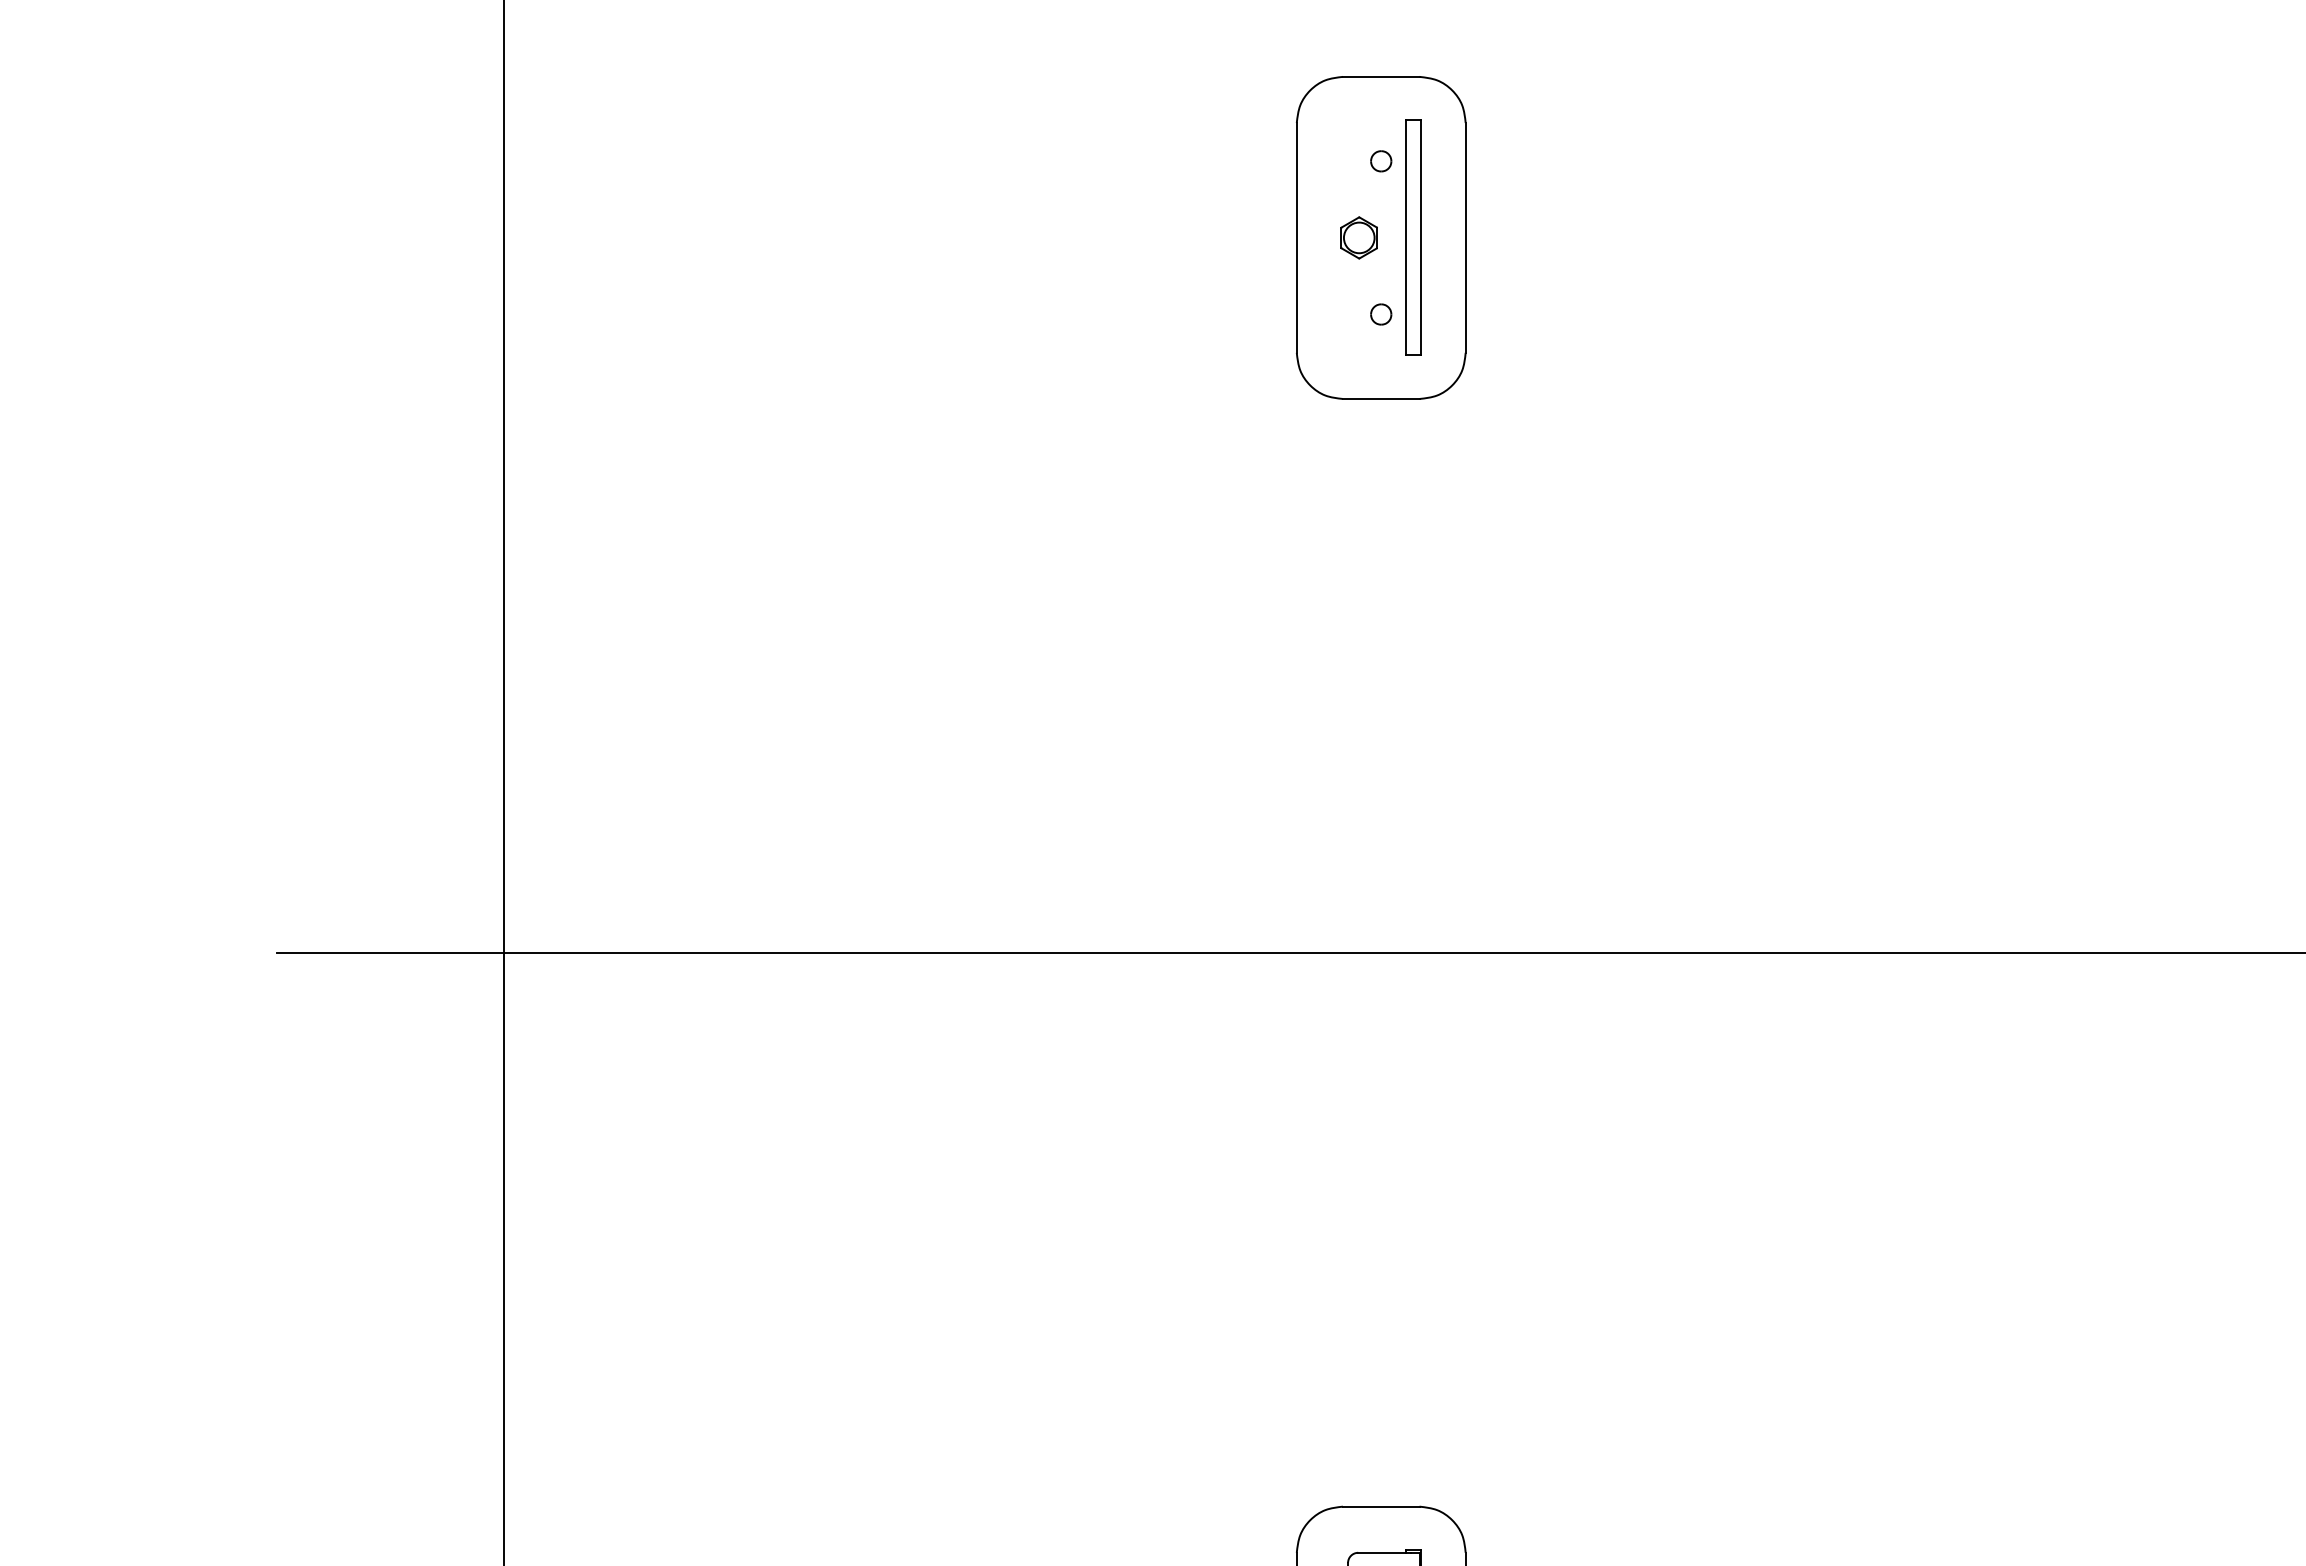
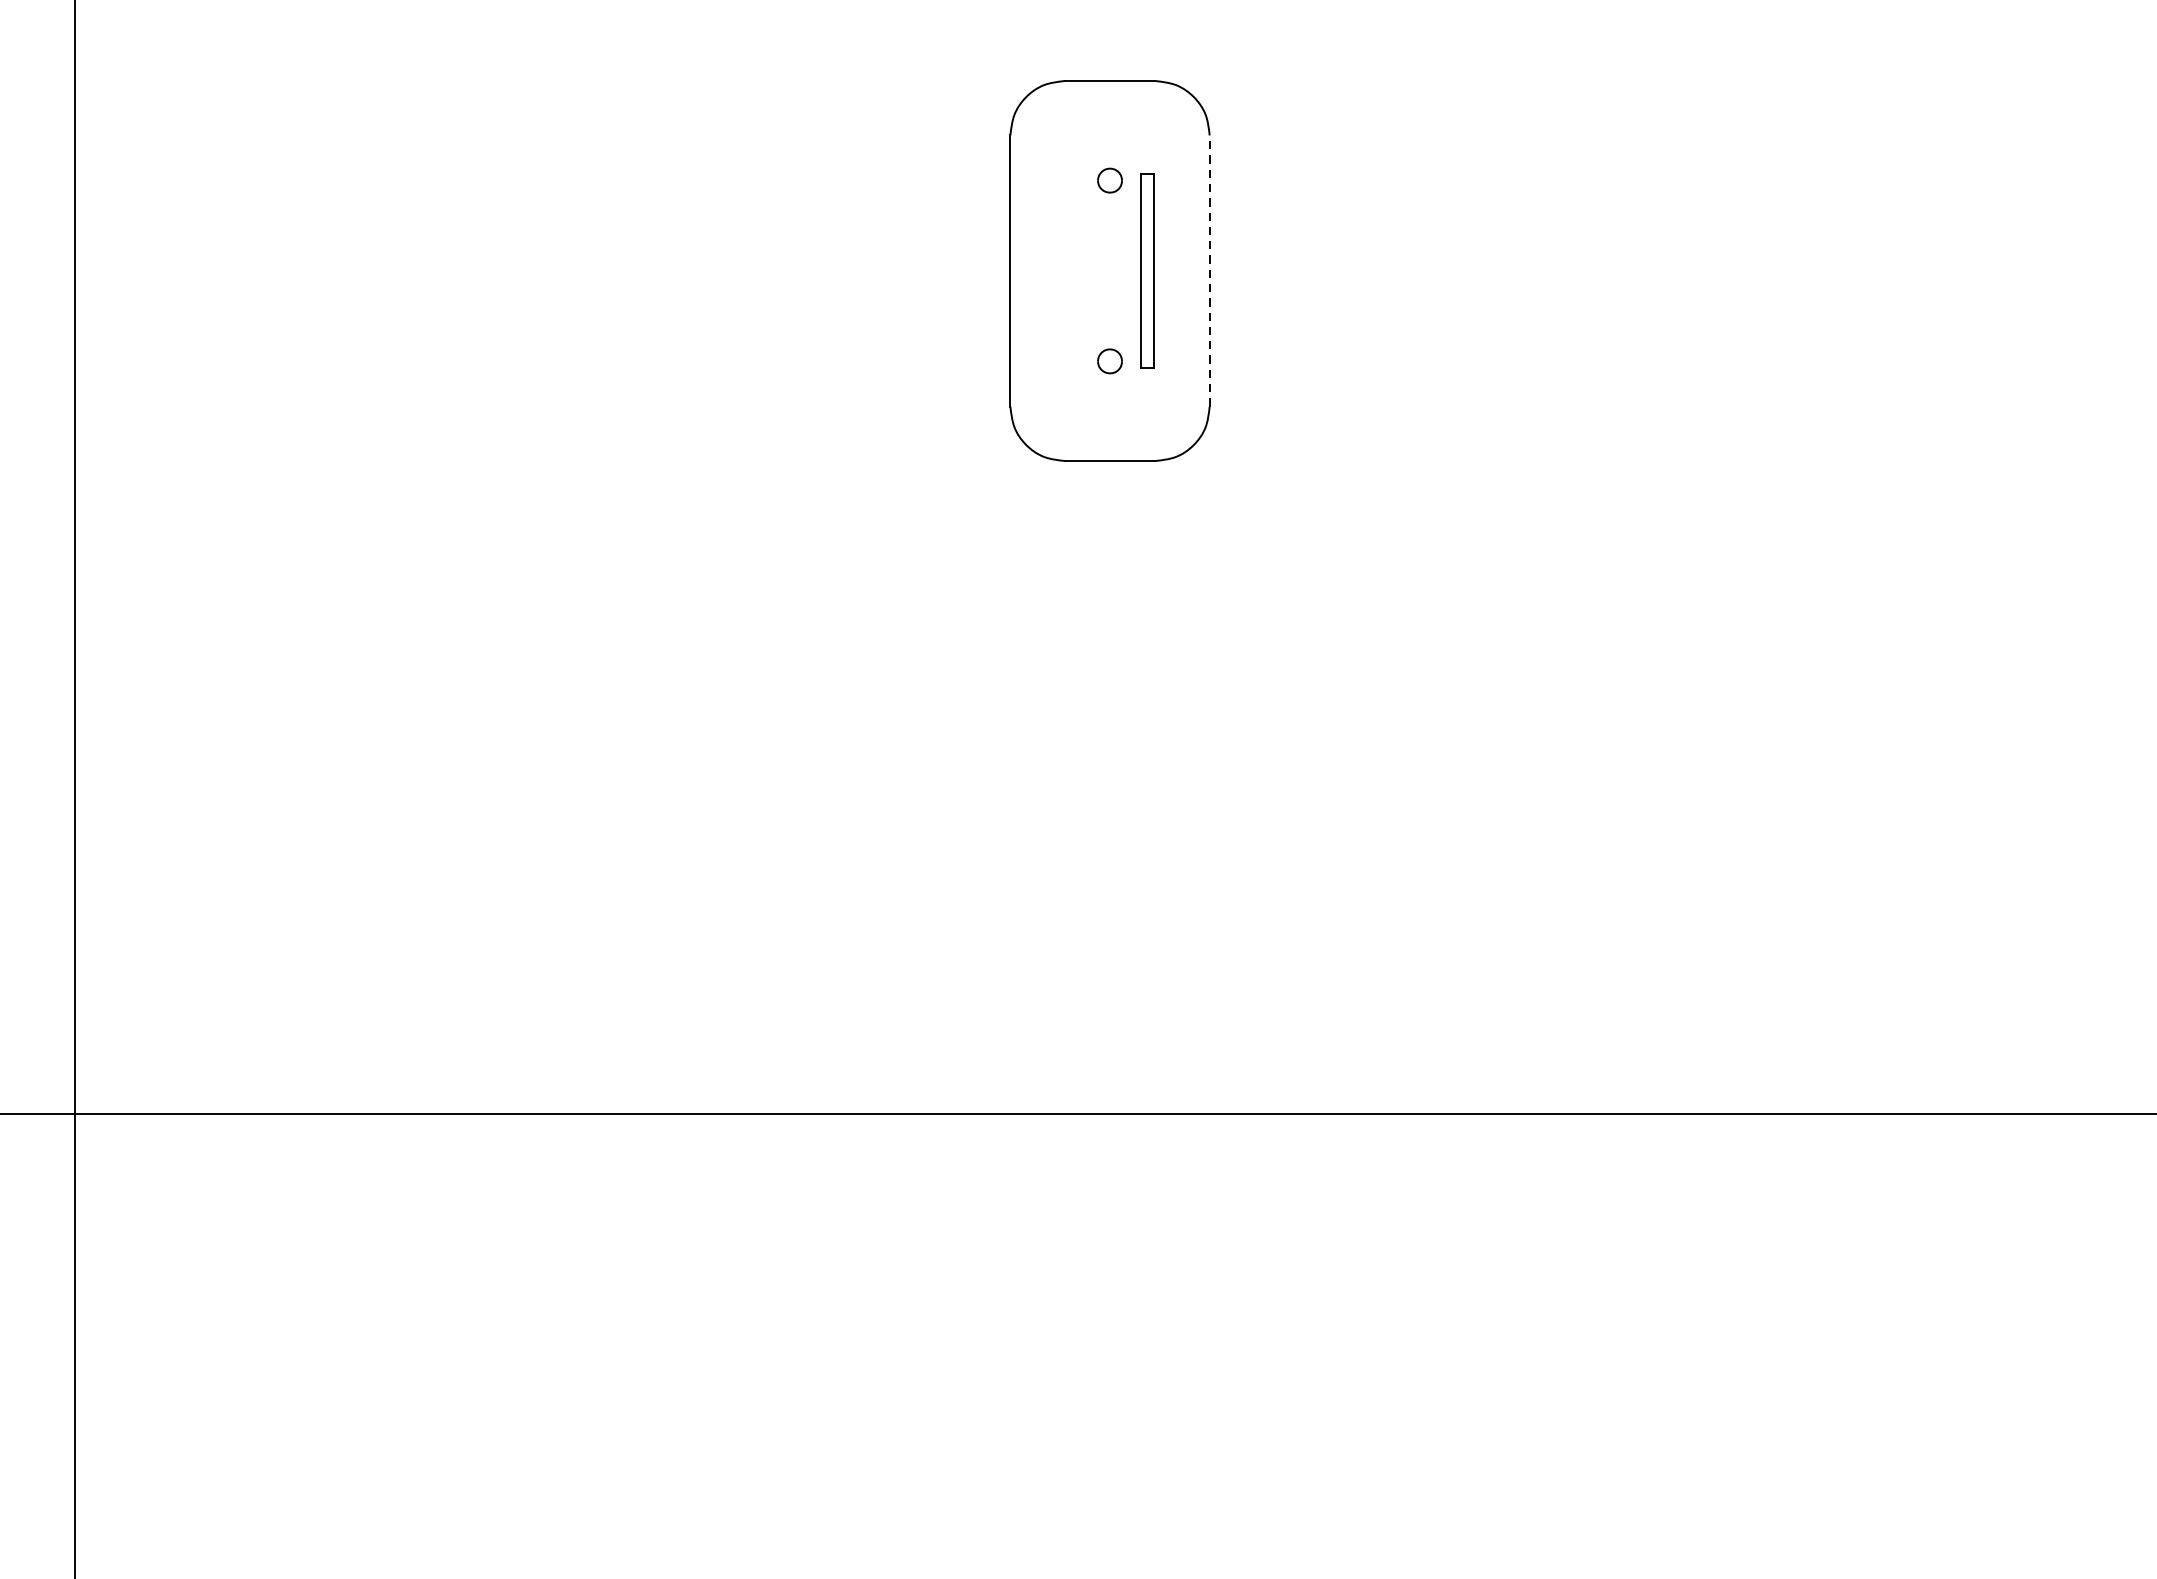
part: (1358, 237) -> (1083, 270), removed
part: (1413, 237) -> (1148, 270), size x0.7
line: (1465, 237) -> (1209, 270), solid -> dashed

